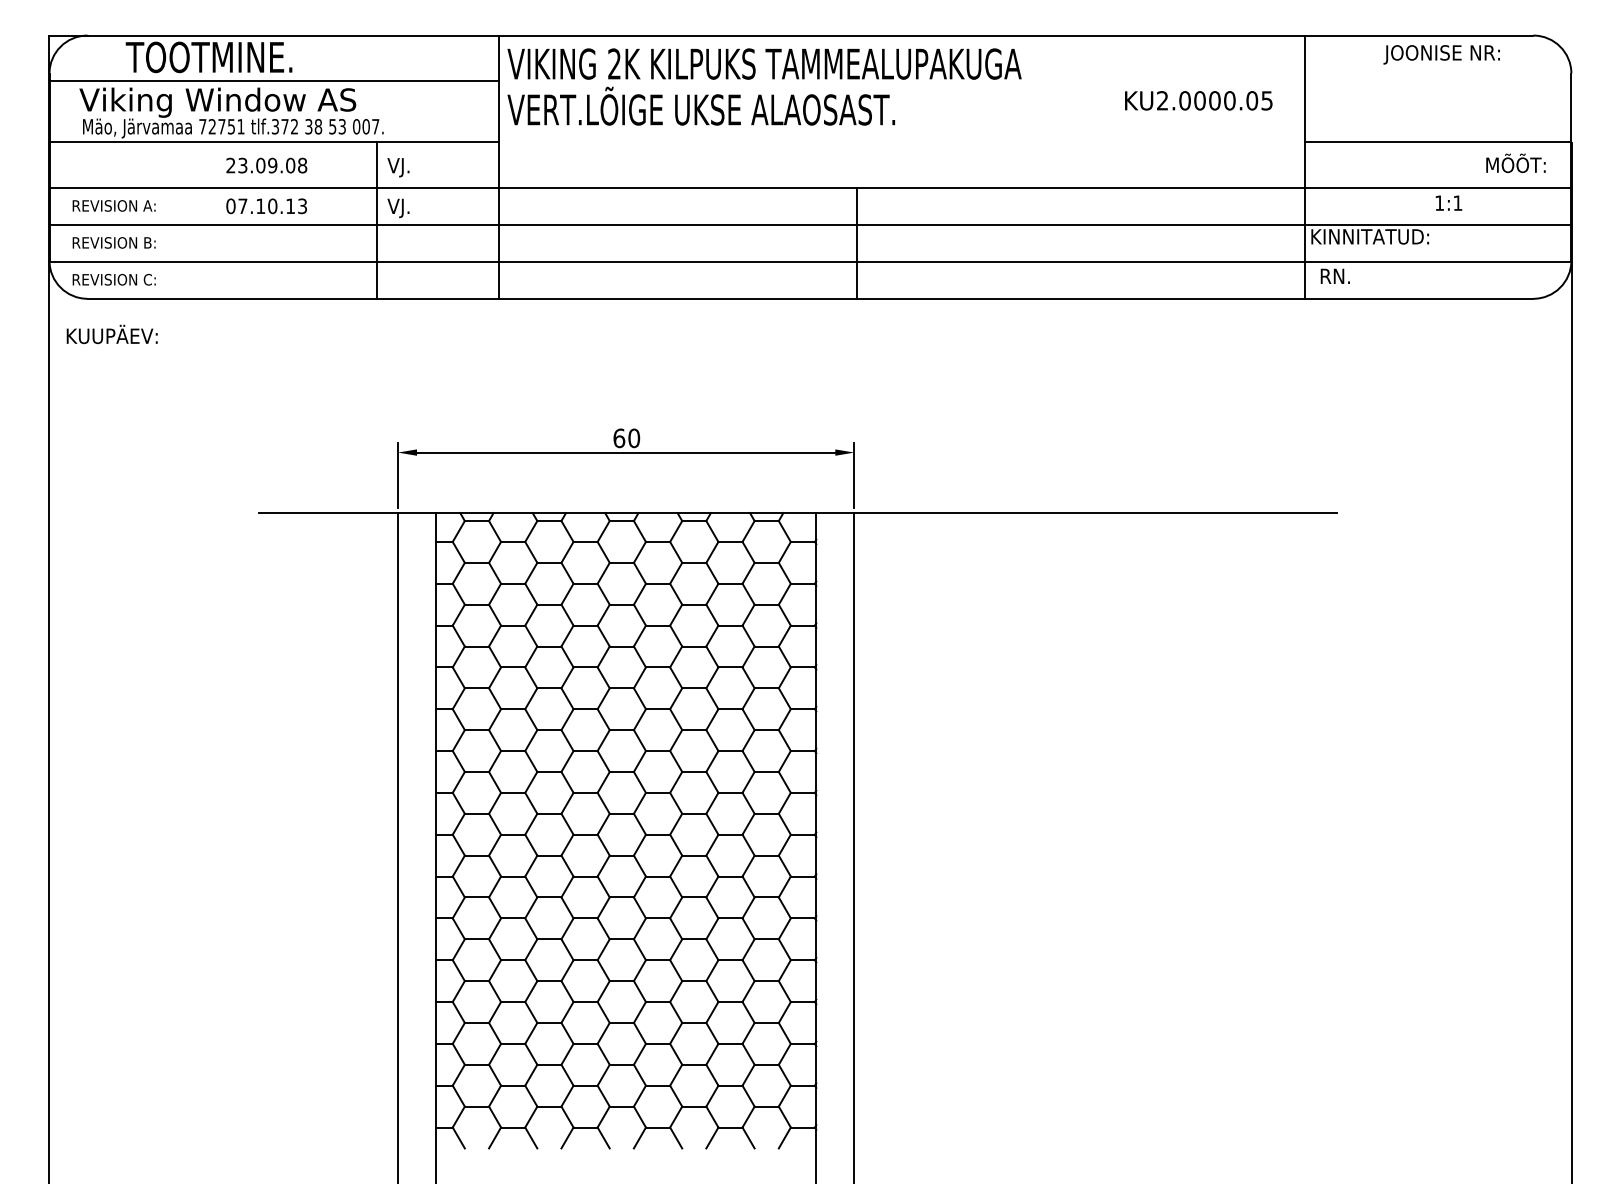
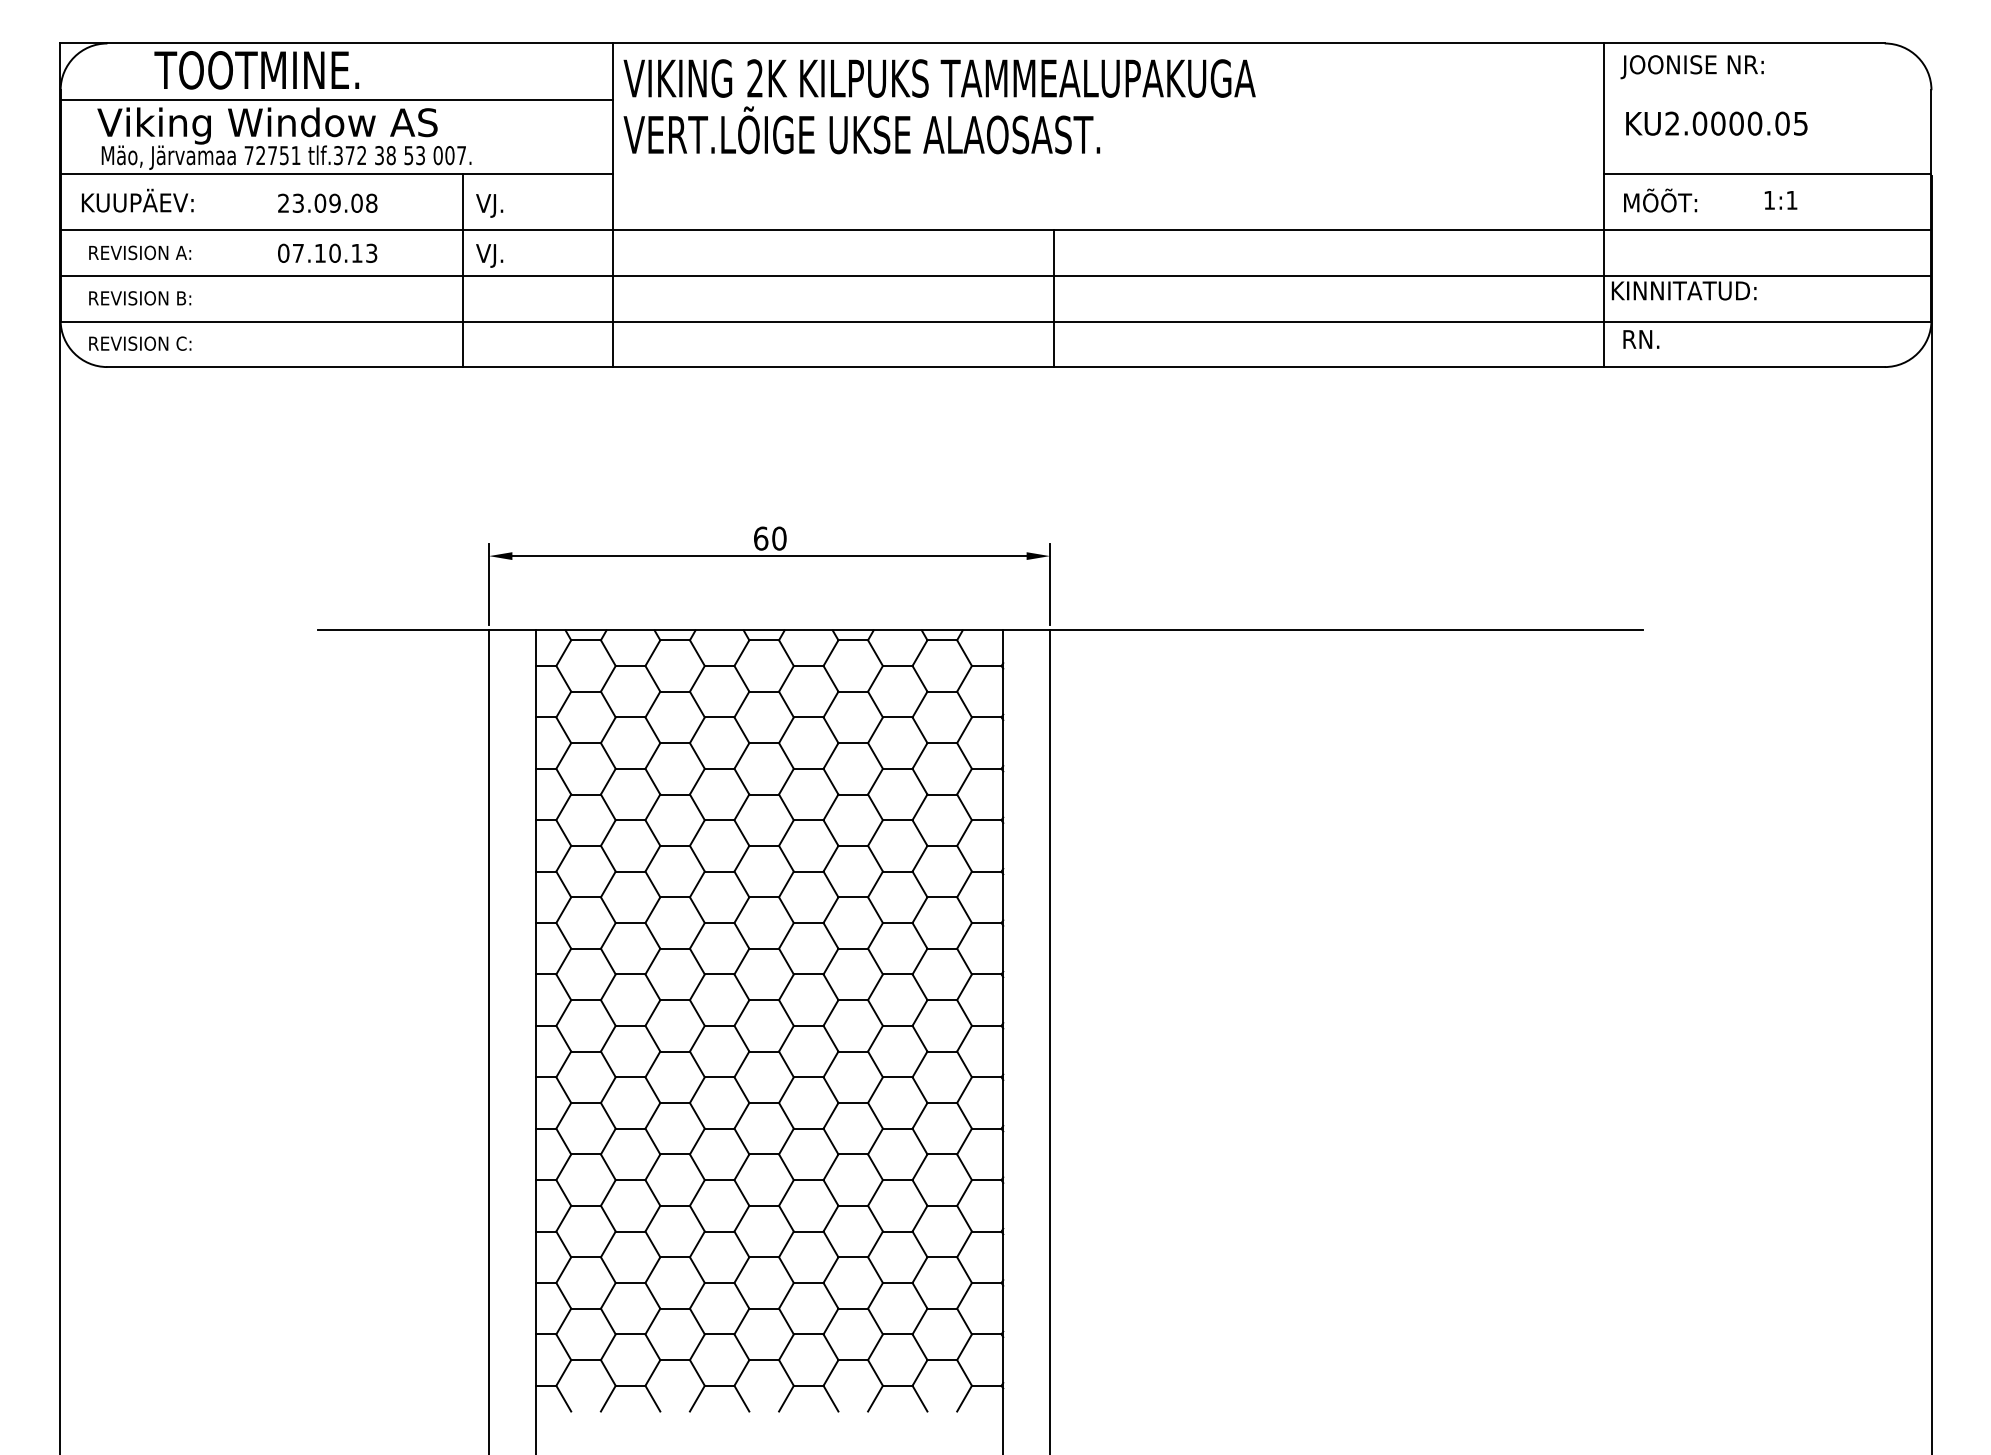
text: (1441, 54) -> (1691, 66), moved
text: (1198, 100) -> (1716, 123), moved
text: (1515, 162) -> (1659, 199), moved
text: (1448, 202) -> (1780, 199), moved
text: (111, 333) -> (136, 199), moved

